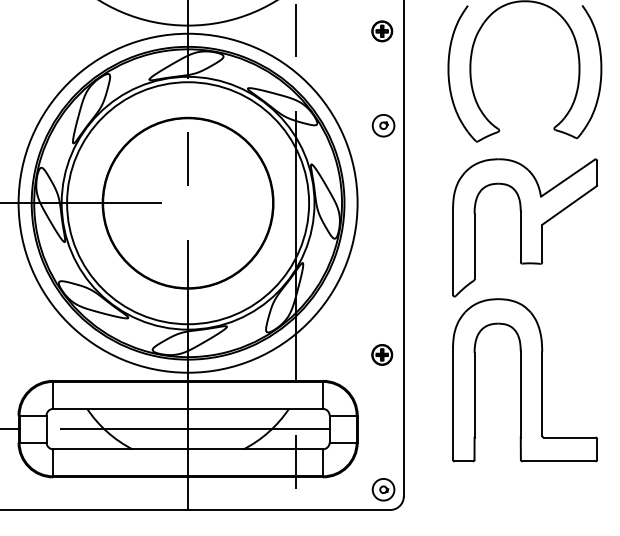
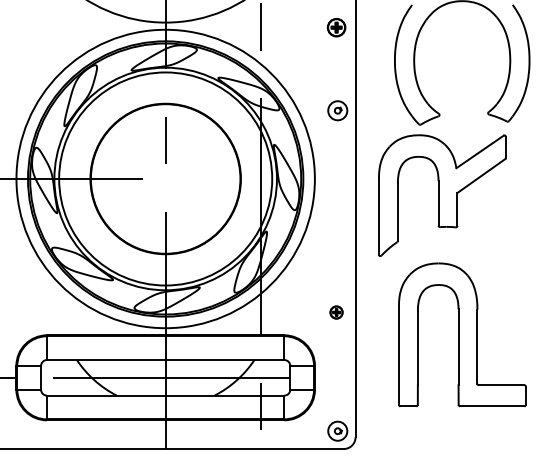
part: (525, 227) -> (442, 195), moved
part: (382, 354) -> (336, 312), size x0.7

